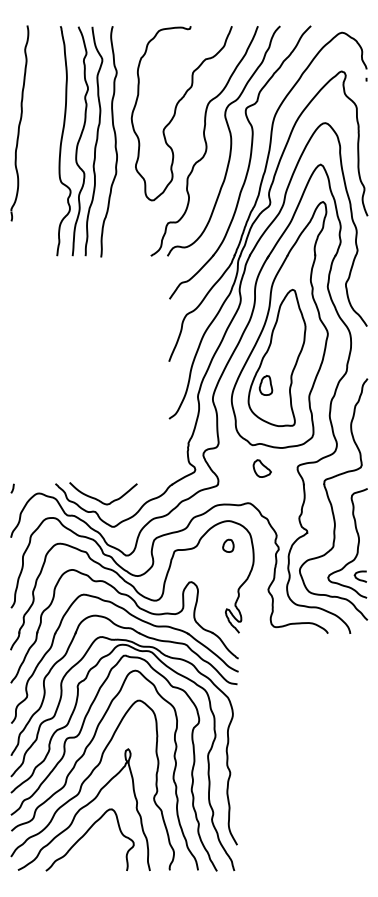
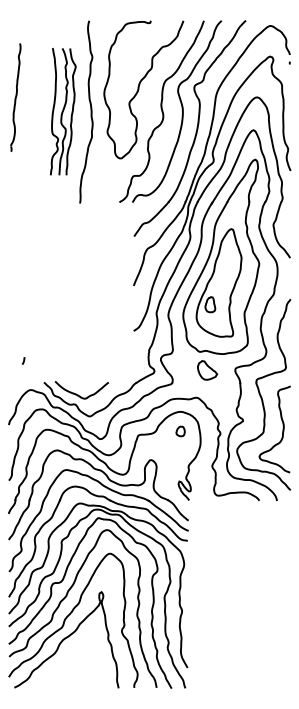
part: (19, 123) -> (15, 97), size x0.7
part: (79, 141) -> (62, 111), size x0.7
part: (261, 468) -> (206, 370), size x1.4
curve: (12, 488) -> (23, 360), moved
curve: (359, 578) -> (284, 457), removed
curve: (84, 836) -> (66, 661), removed

